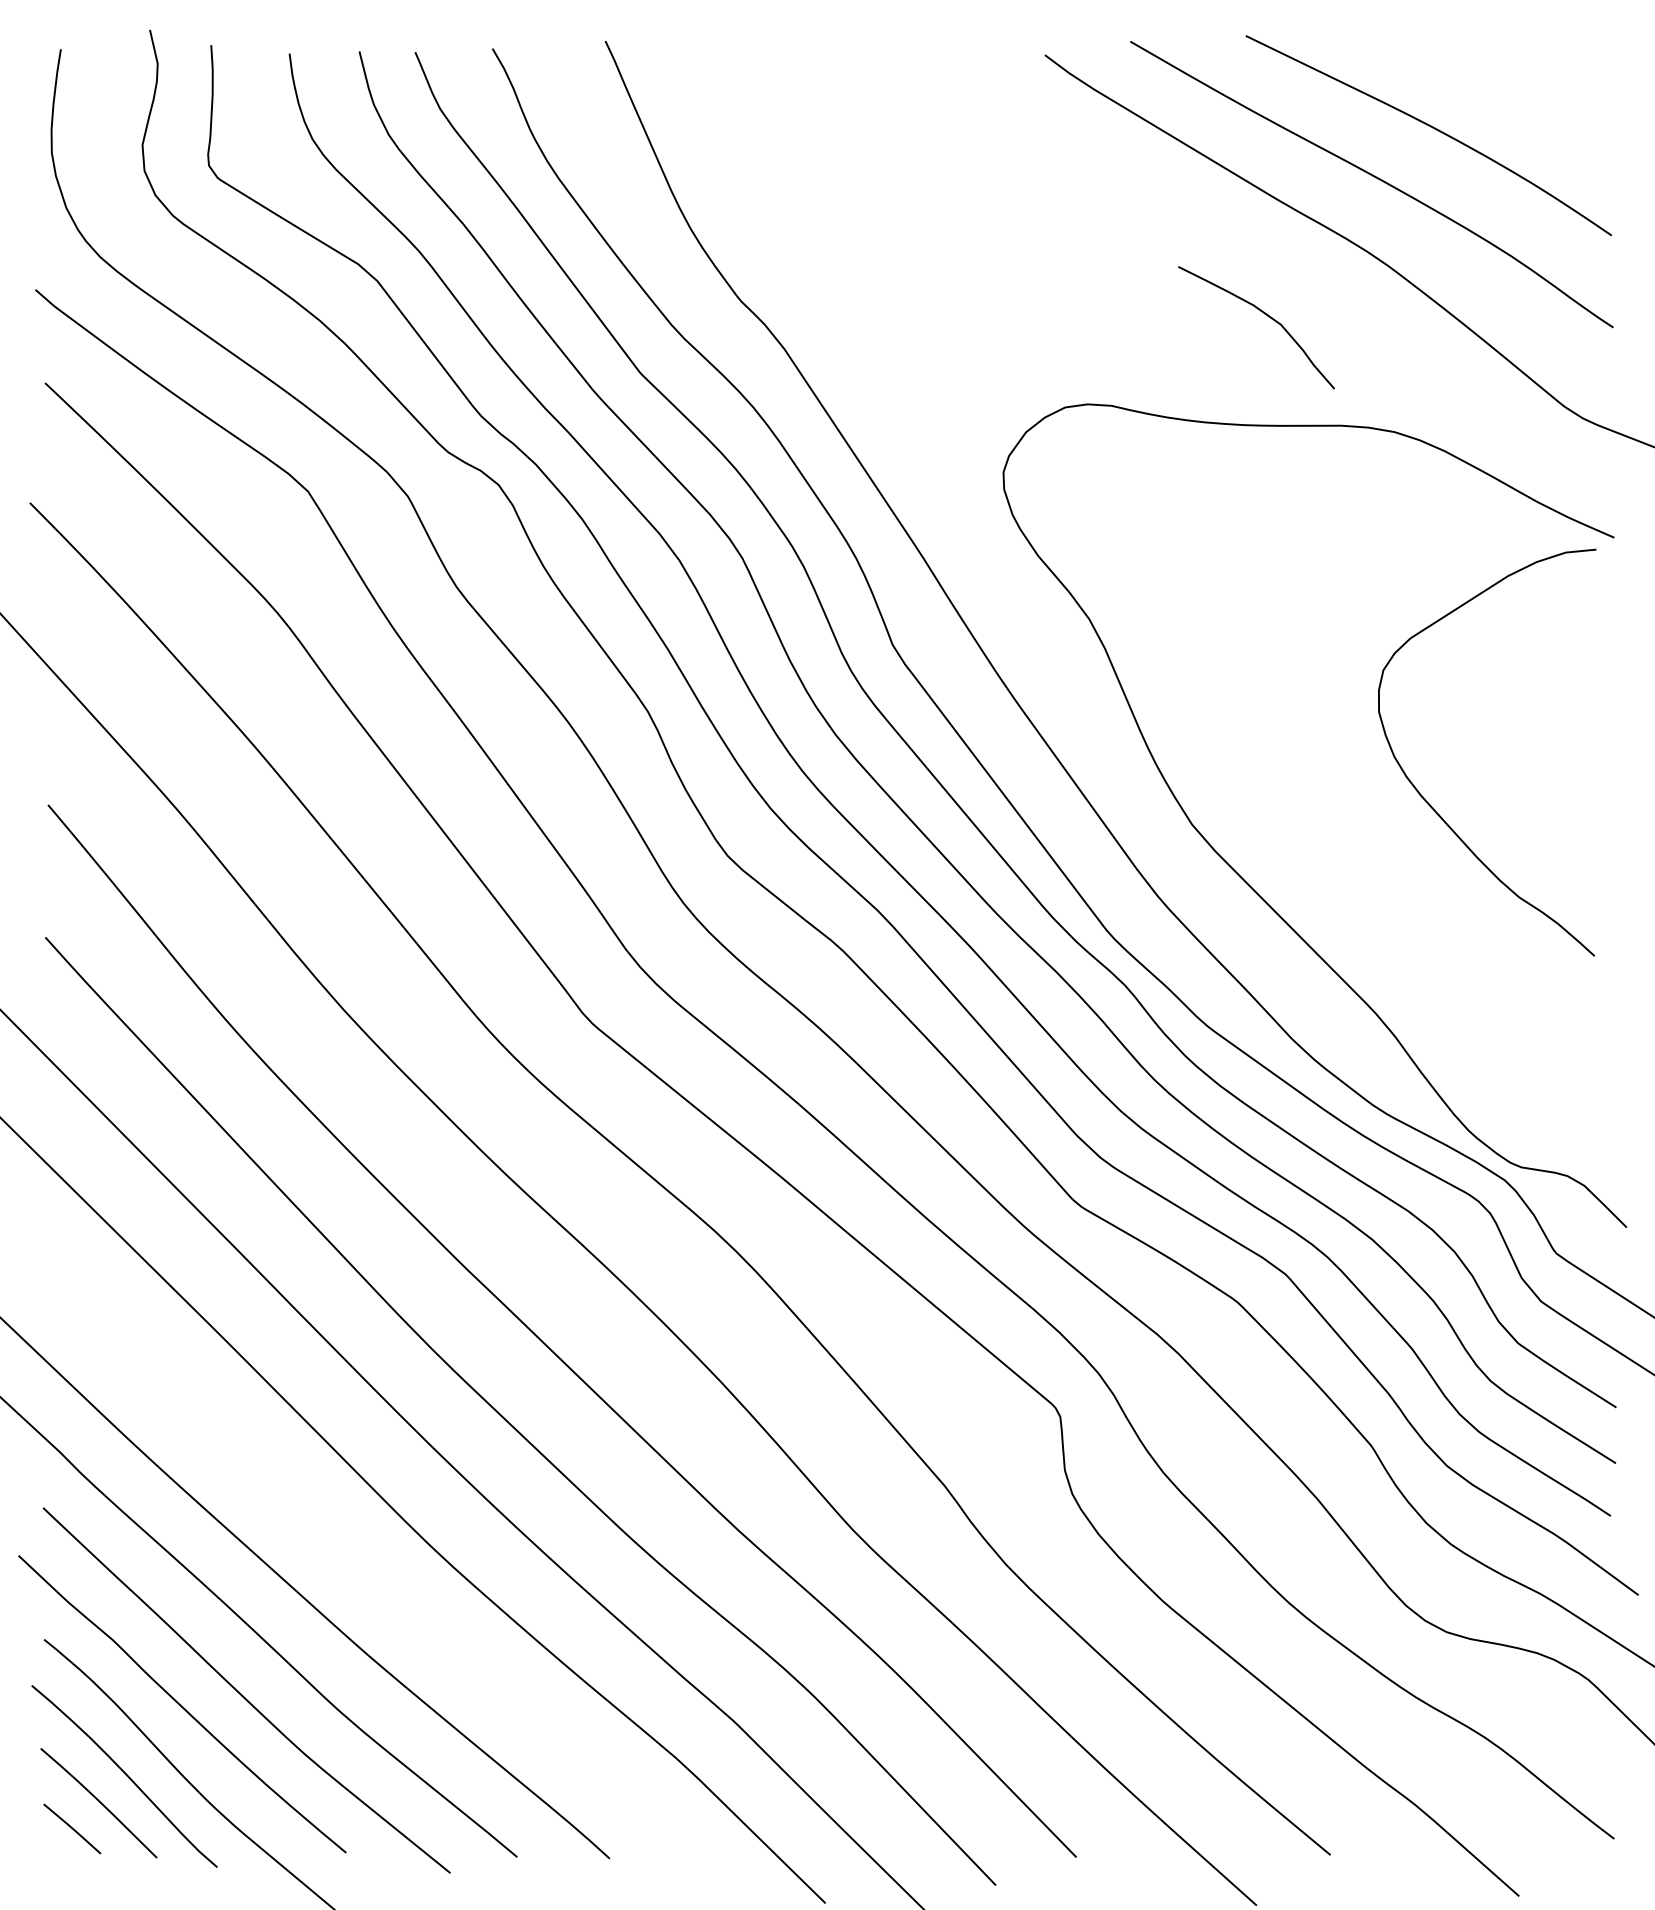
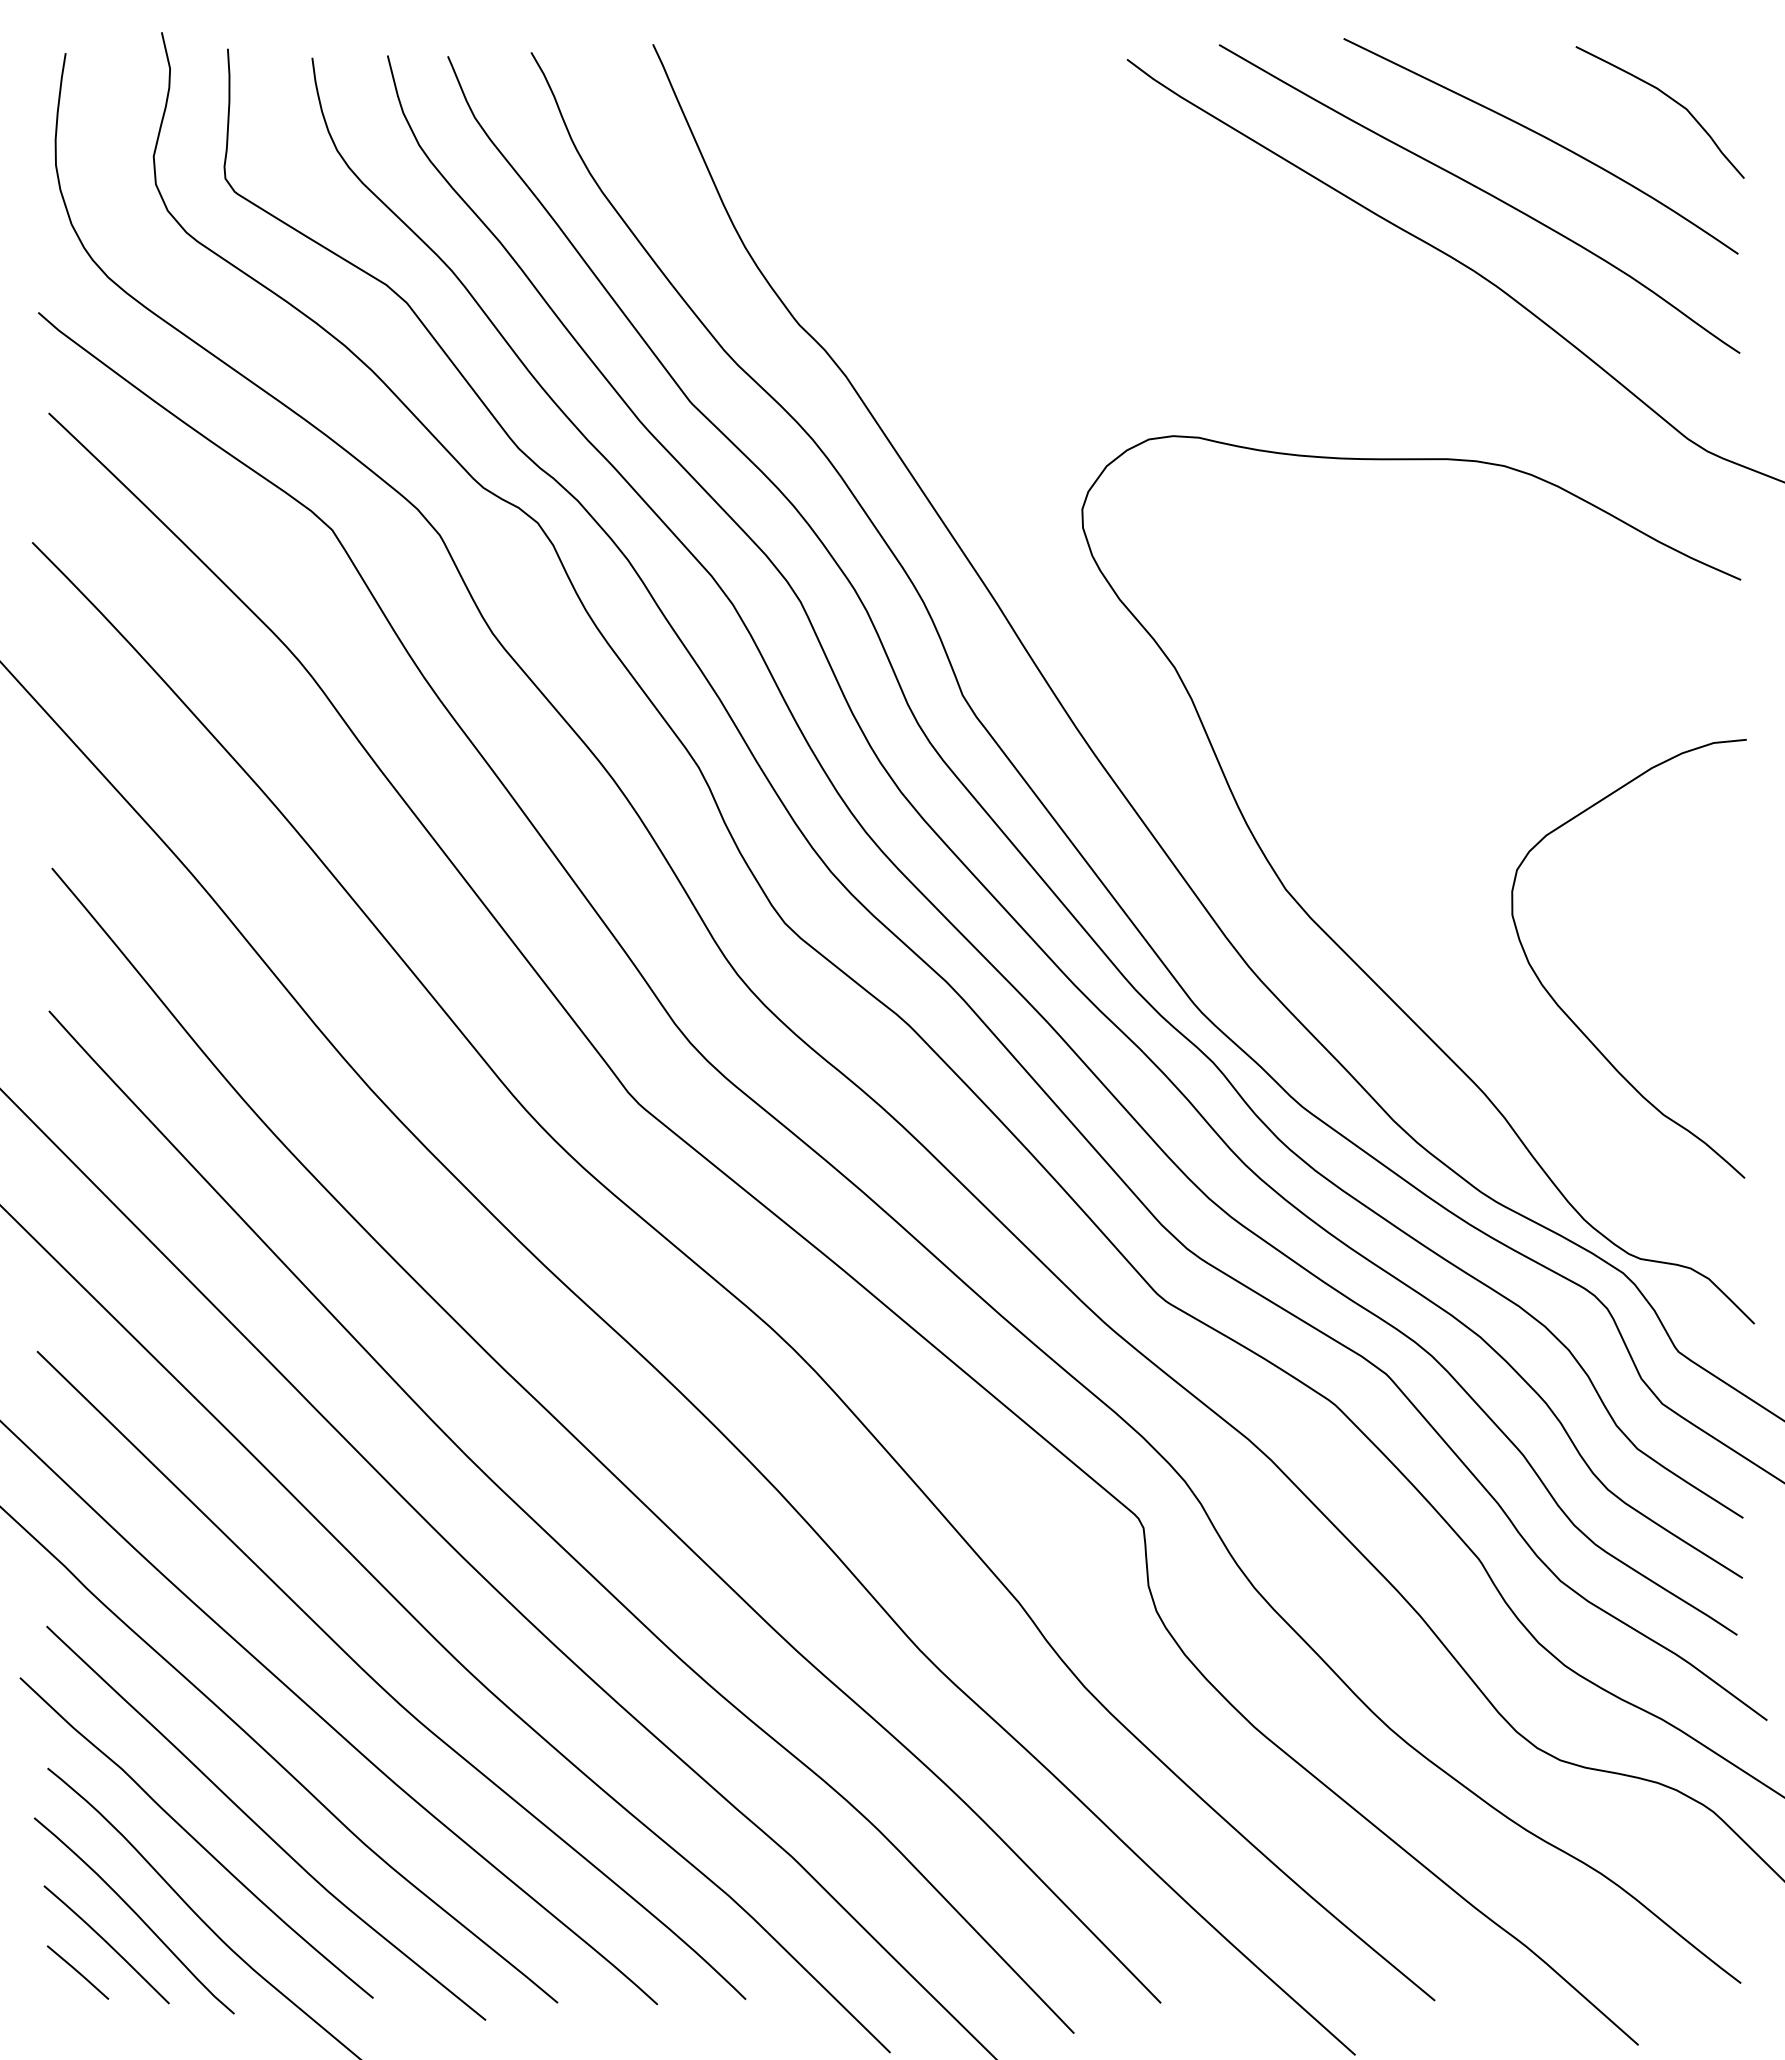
curve: (1265, 314) -> (1669, 98), moved
curve: (1432, 806) -> (1569, 1016), moved
curve: (352, 1561) -> (380, 1684), added

